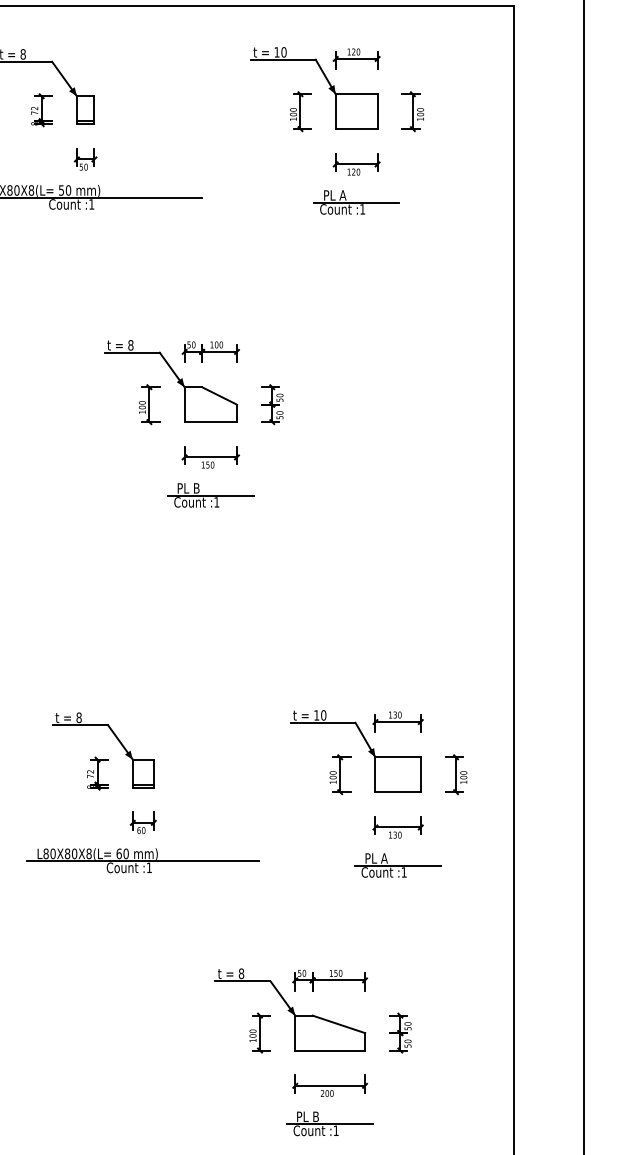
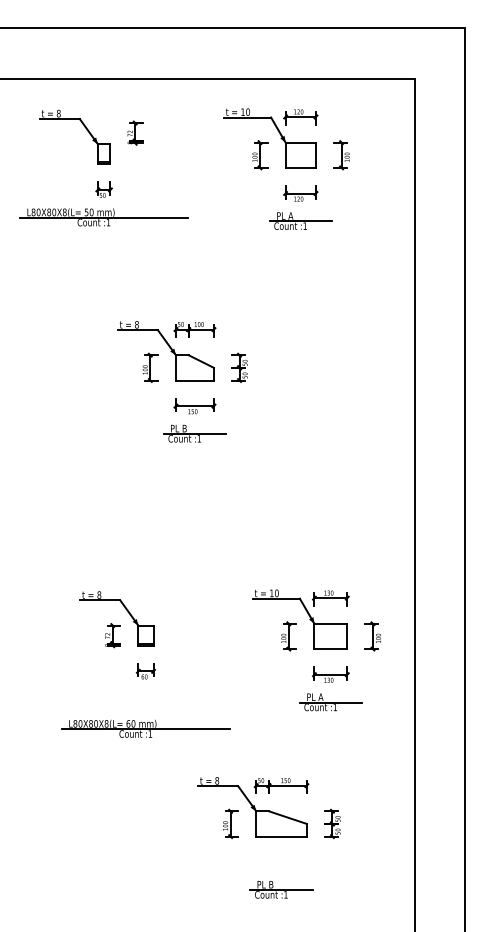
part: (42, 109) -> (135, 132), moved
part: (142, 860) -> (145, 728), moved
part: (330, 1086) -> (281, 862), removed

